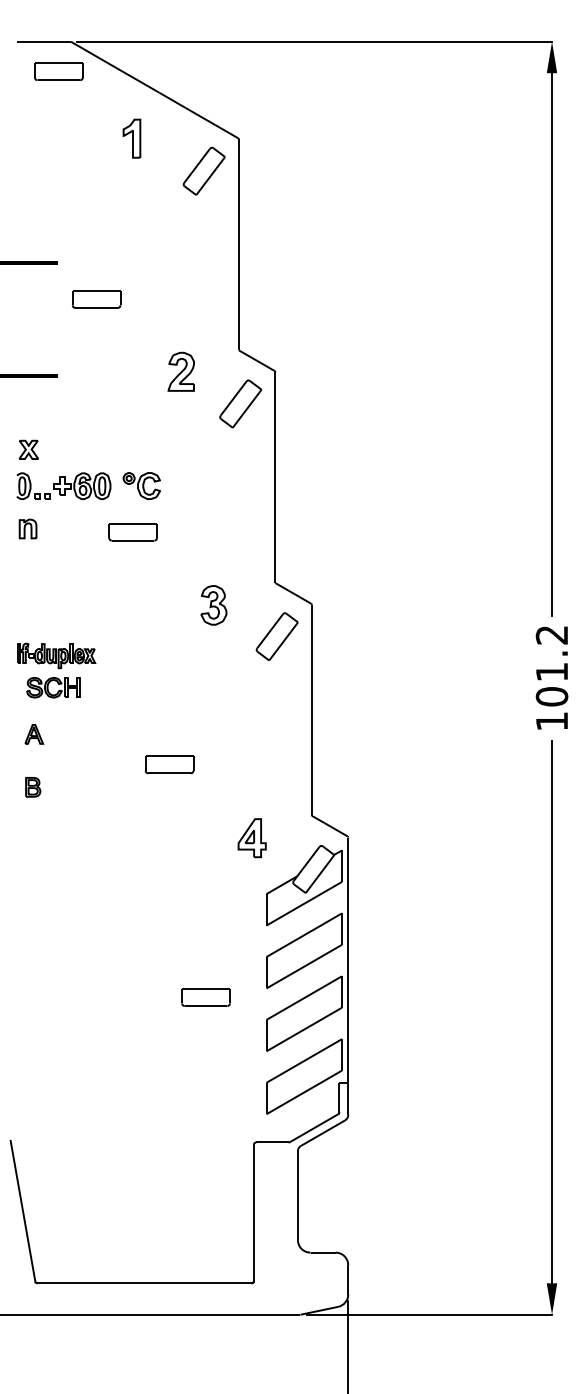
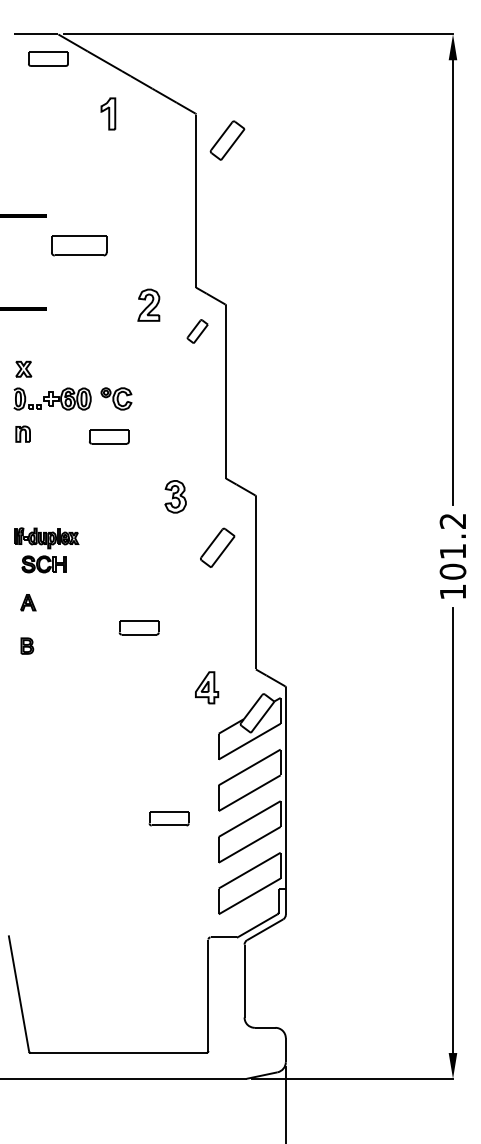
part: (203, 170) -> (226, 140), moved
part: (96, 299) -> (79, 245), size x1.4
part: (240, 403) -> (197, 331), size x0.6
part: (276, 636) -> (217, 547), moved

